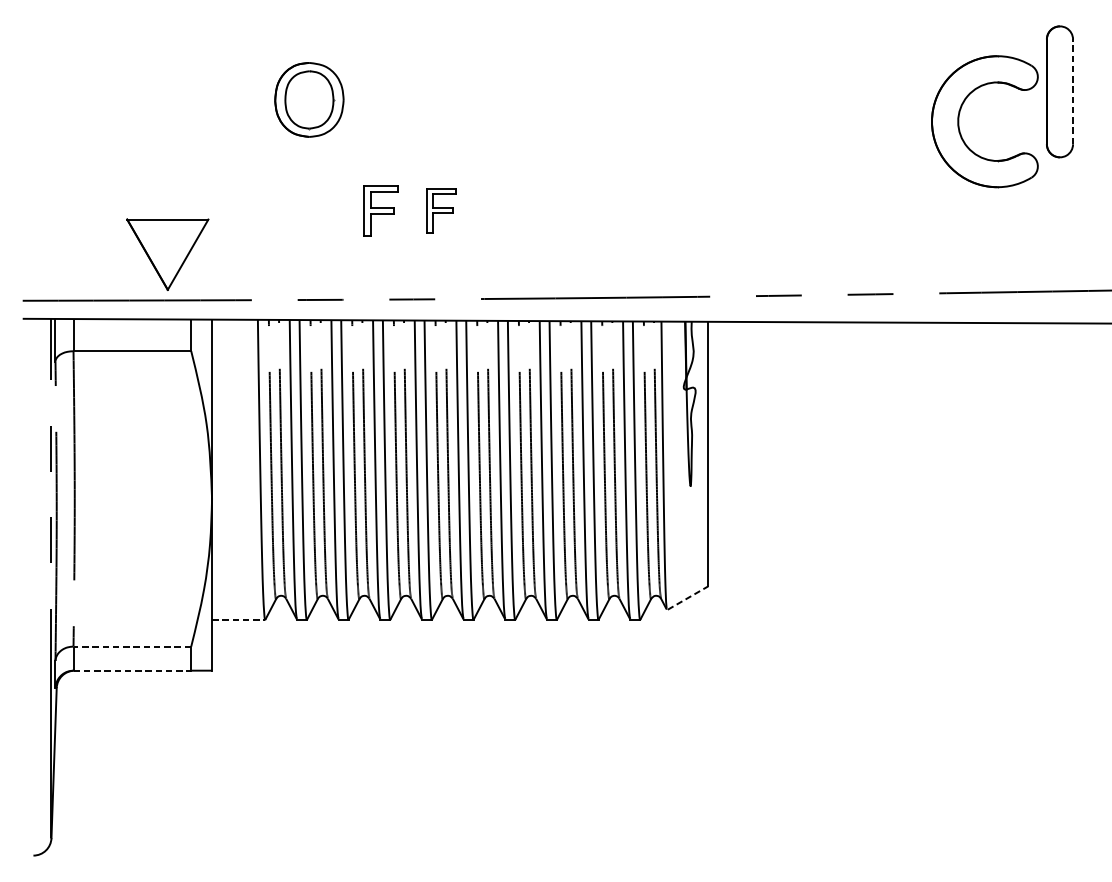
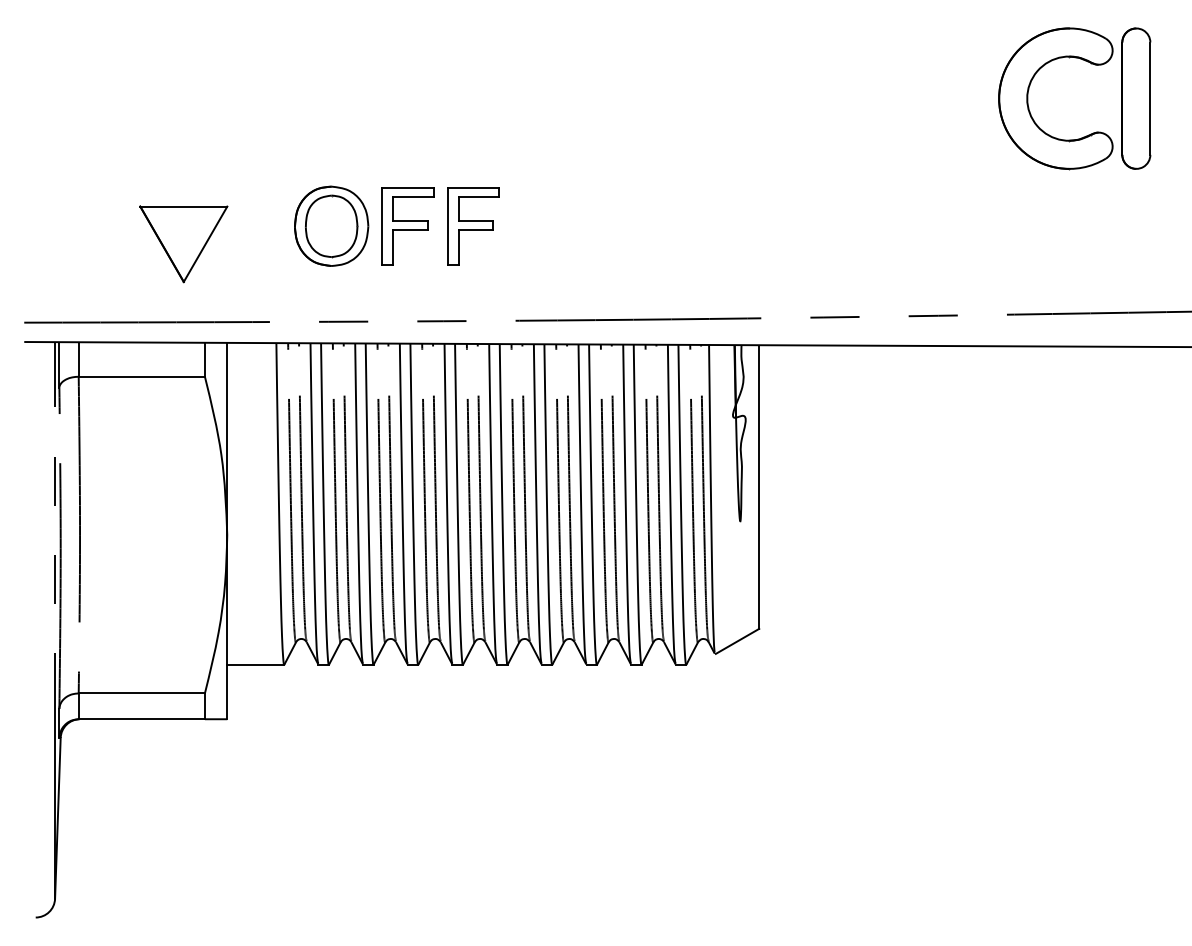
line: (1073, 91) -> (1150, 98), dashed -> solid
part: (309, 99) -> (331, 225), moved
part: (959, 121) -> (1028, 98), moved
part: (380, 211) -> (407, 226), size x1.43
part: (441, 211) -> (473, 226), size x1.67
part: (167, 254) -> (183, 244), moved
line: (687, 598) -> (737, 641), dashed -> solid
line: (238, 619) -> (255, 664), dashed -> solid
line: (132, 646) -> (141, 693), dashed -> solid
line: (133, 670) -> (142, 719), dashed -> solid

